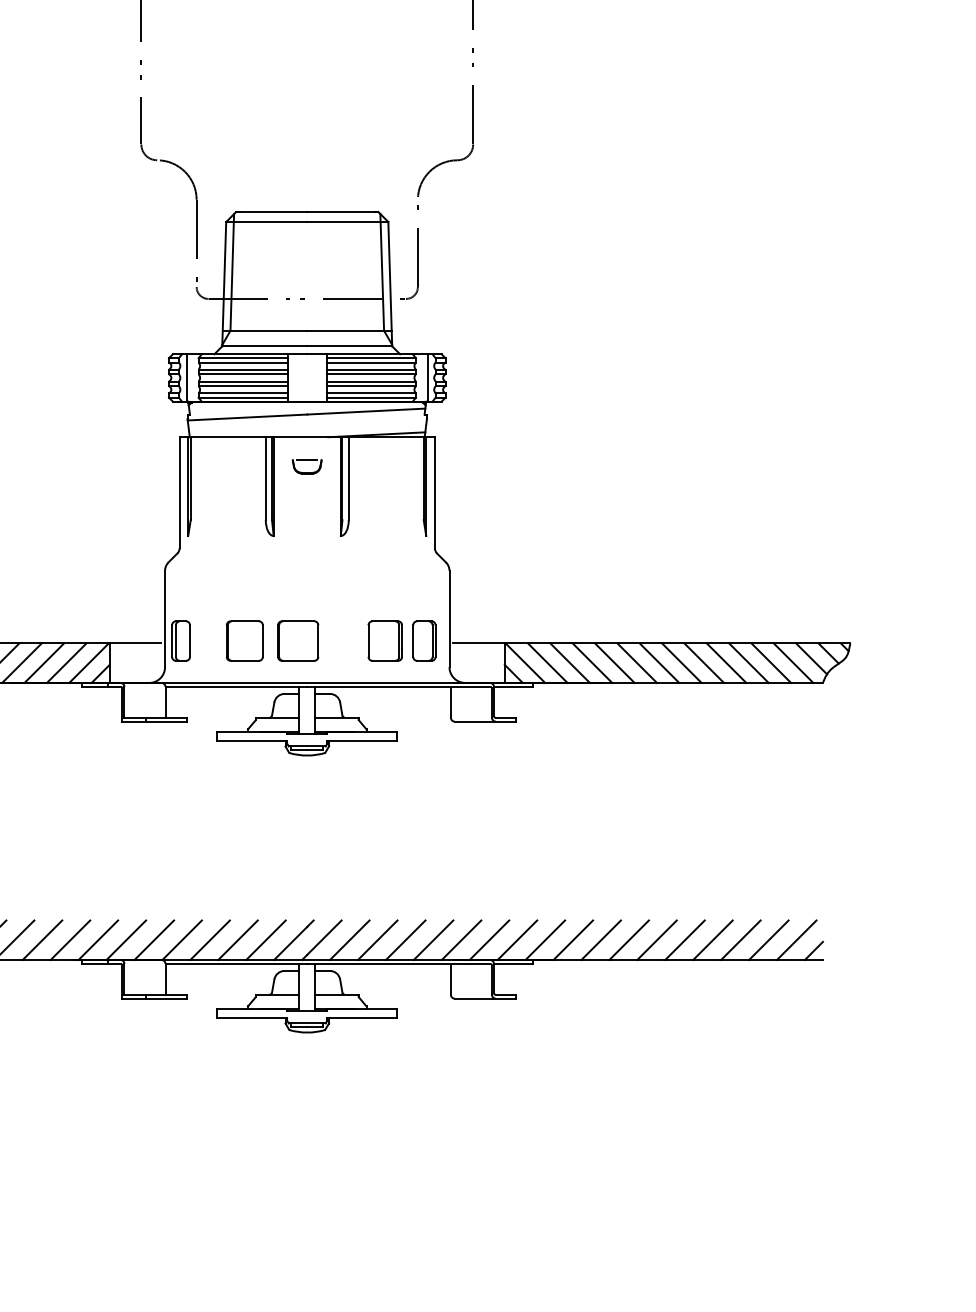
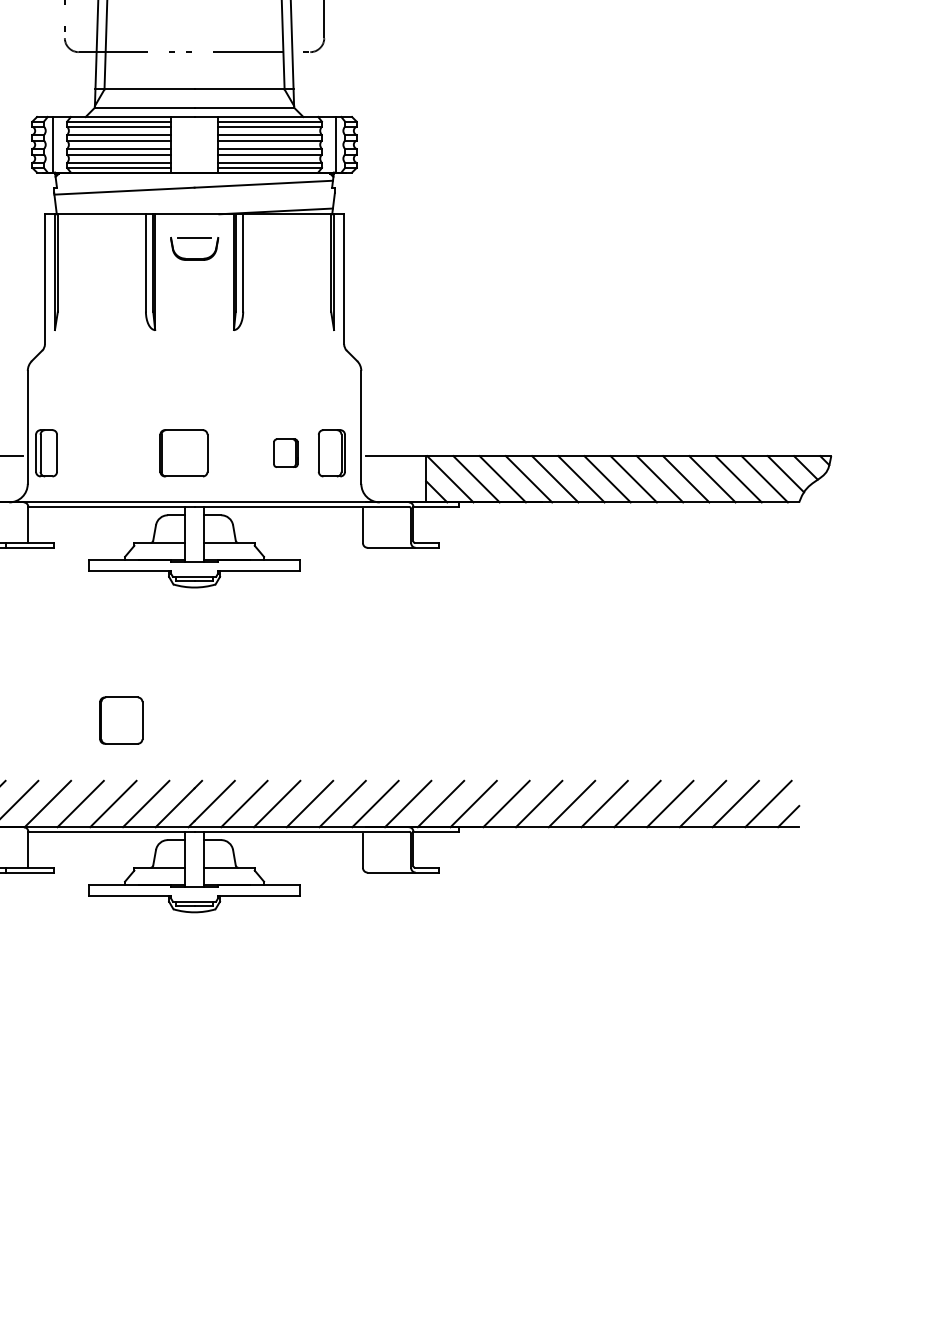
part: (306, 466) -> (193, 248), size x1.4
part: (244, 640) -> (120, 719), moved
part: (384, 640) -> (285, 452), size x0.6

